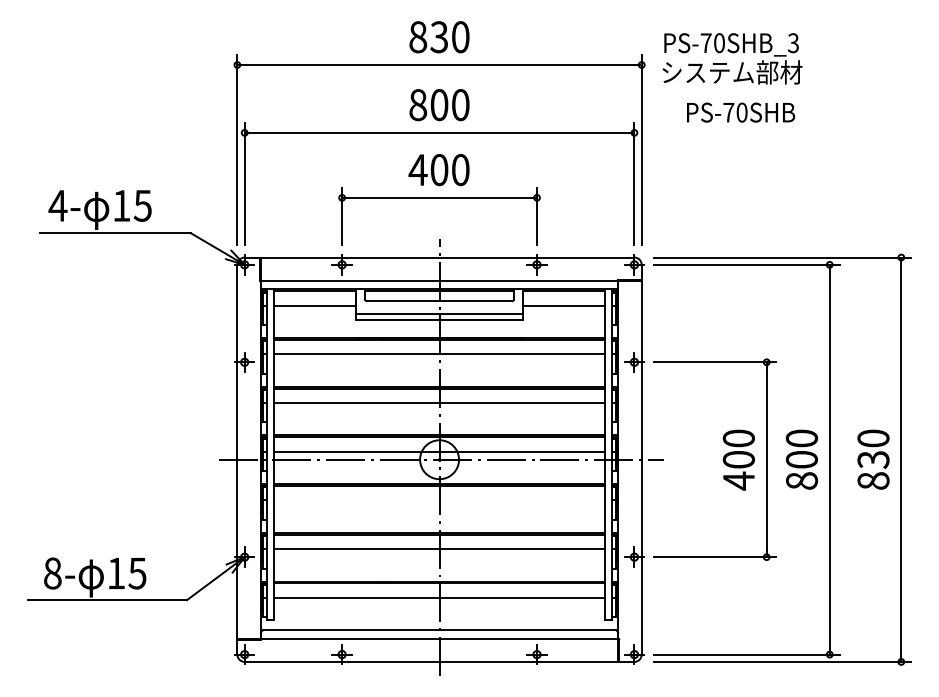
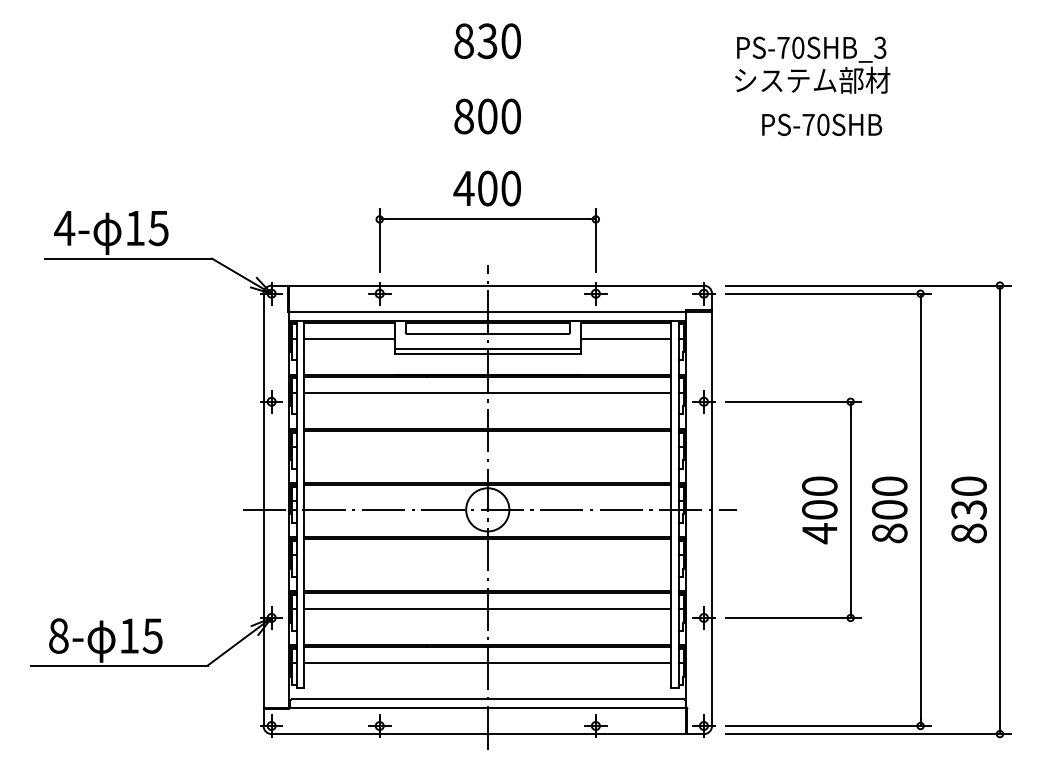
part: (439, 133) -> (487, 147), removed
line: (439, 402) -> (487, 446), removed
line: (439, 451) -> (487, 500), removed

